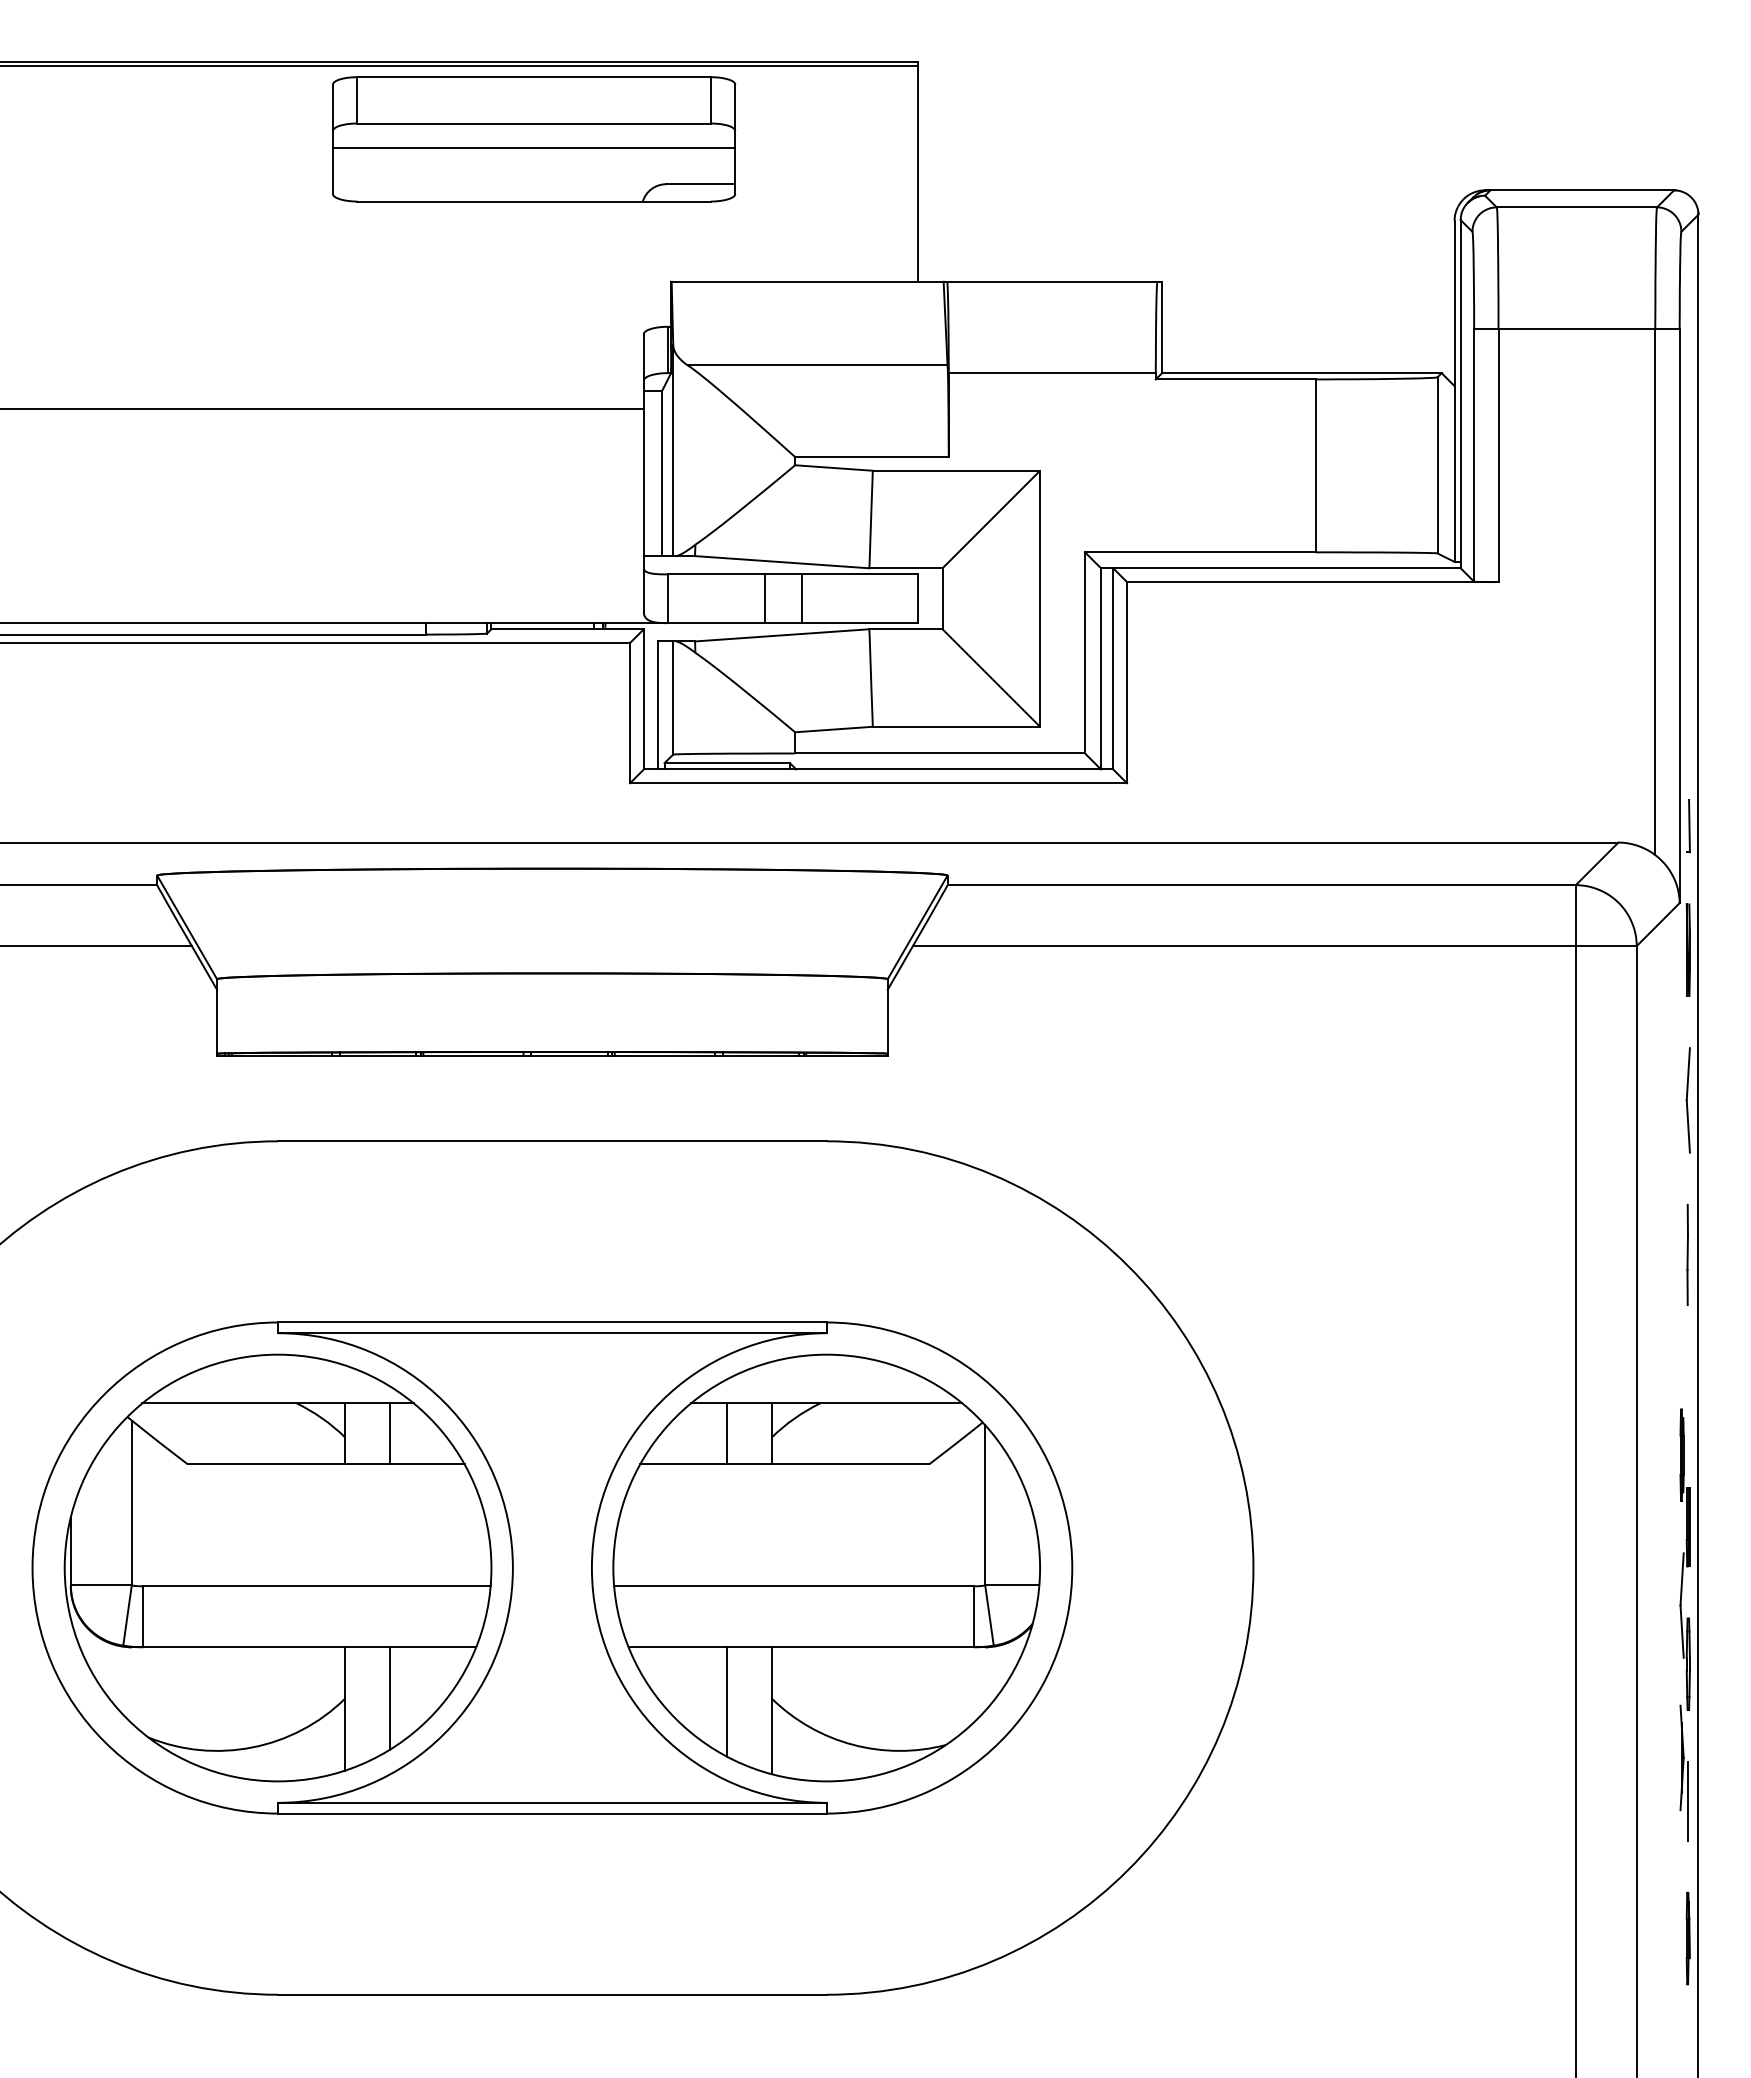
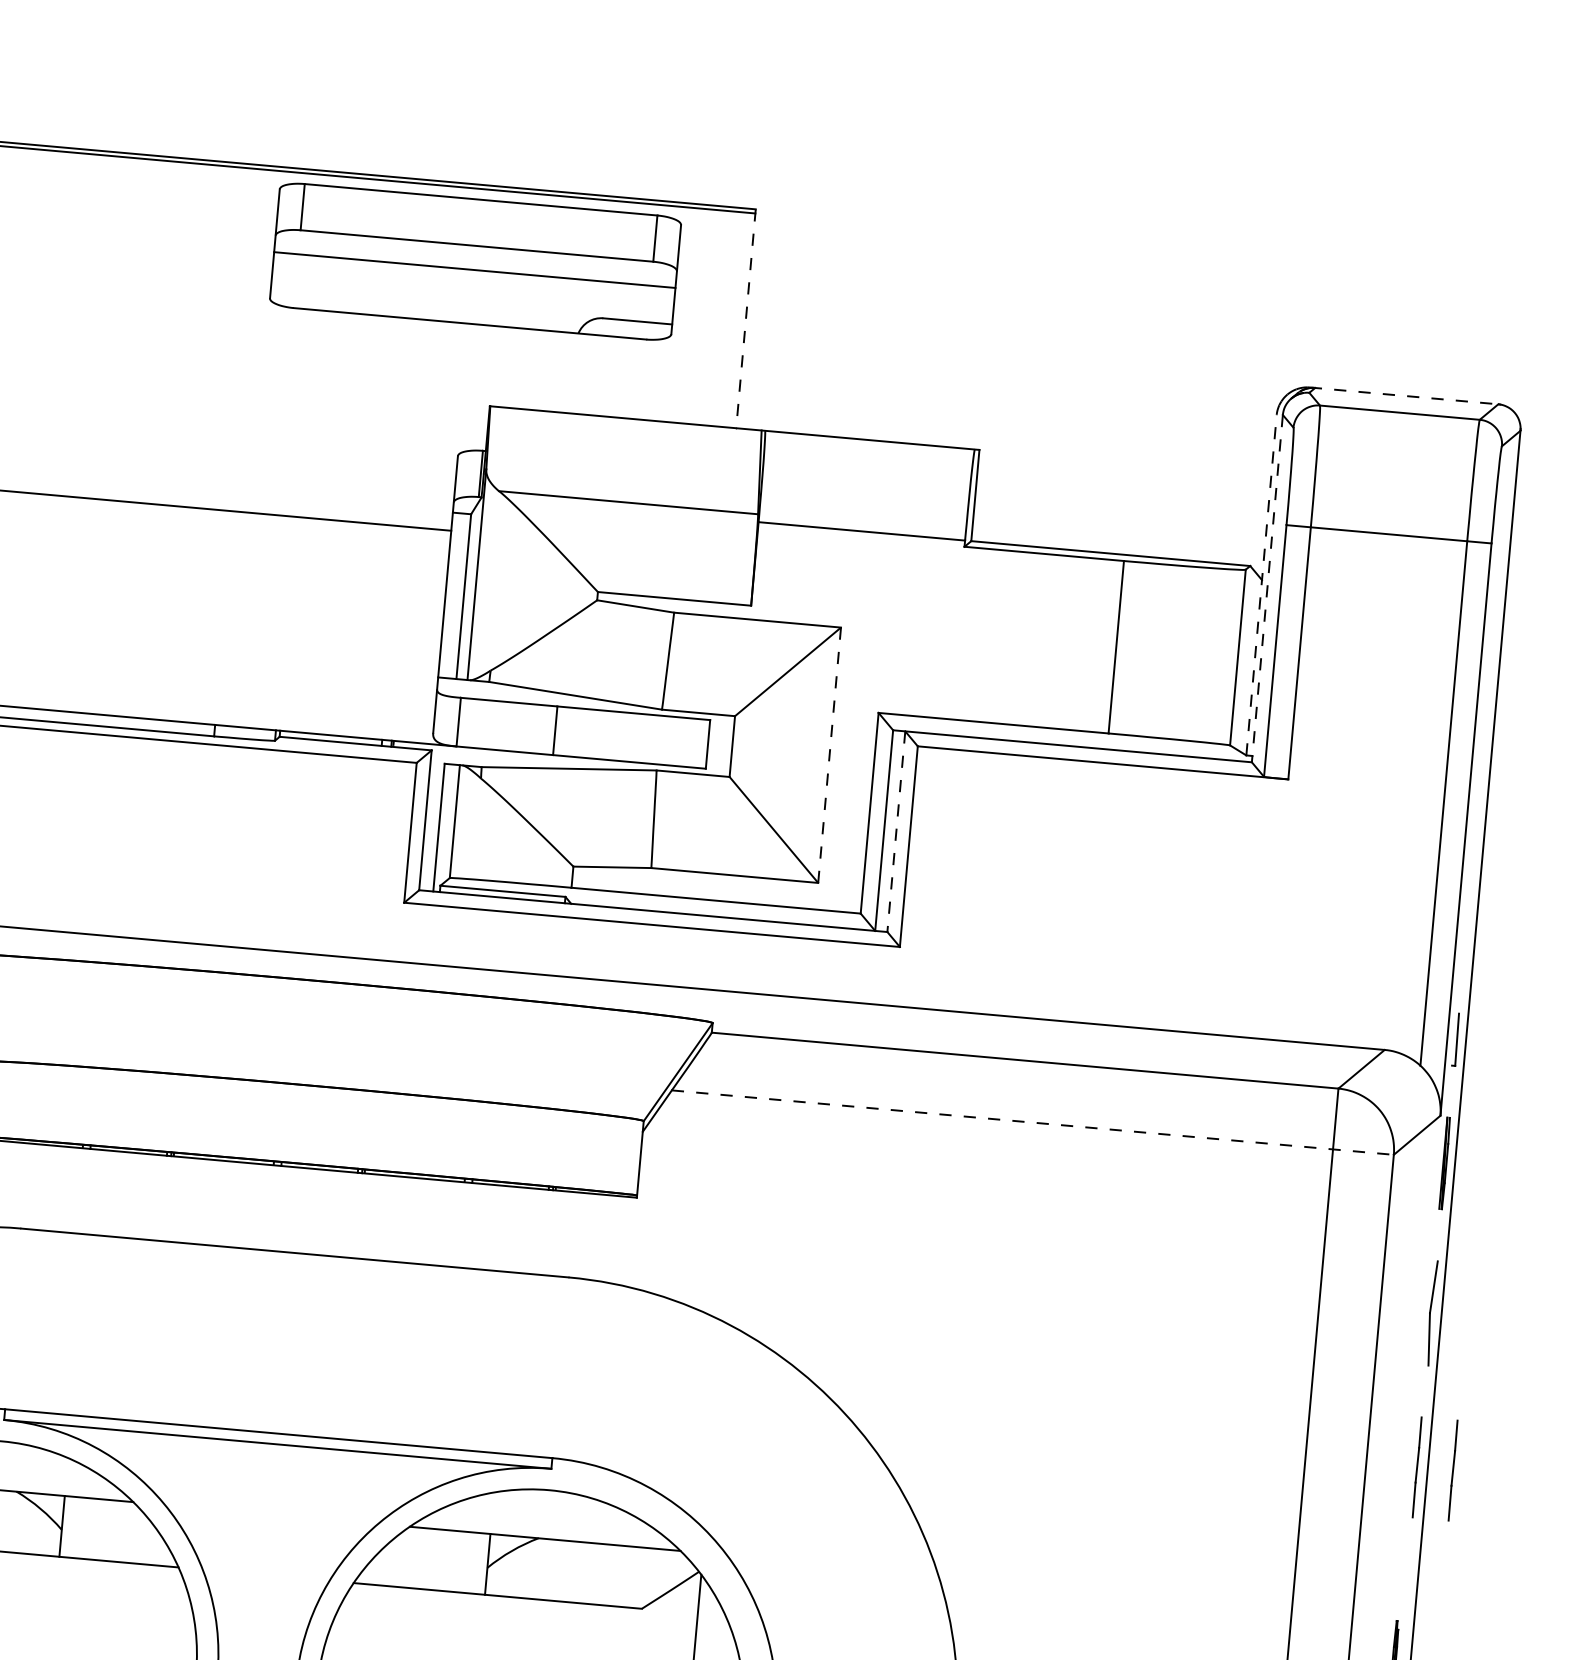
part: (534, 139) -> (475, 261), moved
line: (918, 172) -> (746, 319), solid -> dashed
line: (1580, 190) -> (1404, 396), solid -> dashed
line: (1454, 391) -> (1261, 585), solid -> dashed
line: (1460, 394) -> (1267, 588), solid -> dashed
line: (801, 598) -> (591, 733), removed
line: (1040, 599) -> (829, 756), solid -> dashed
line: (1113, 668) -> (896, 831), solid -> dashed
line: (1274, 946) -> (1032, 1122), solid -> dashed
line: (1723, 1254) -> (1452, 1470), added
line: (390, 1433) -> (107, 1530), removed
line: (727, 1433) -> (443, 1560), removed

